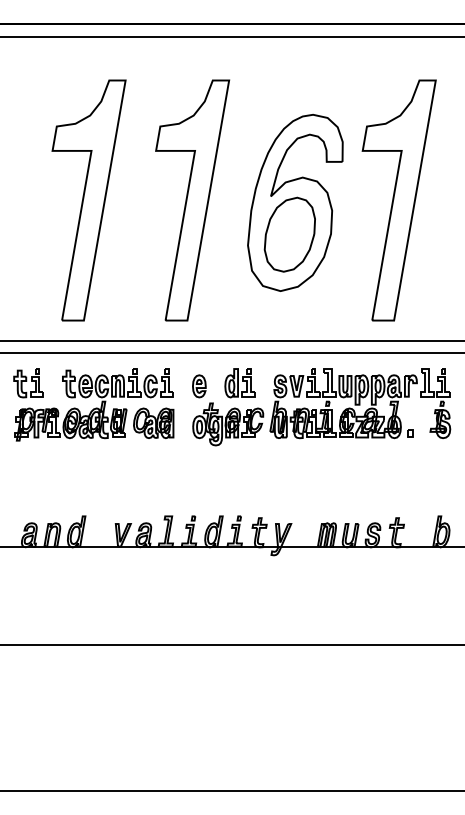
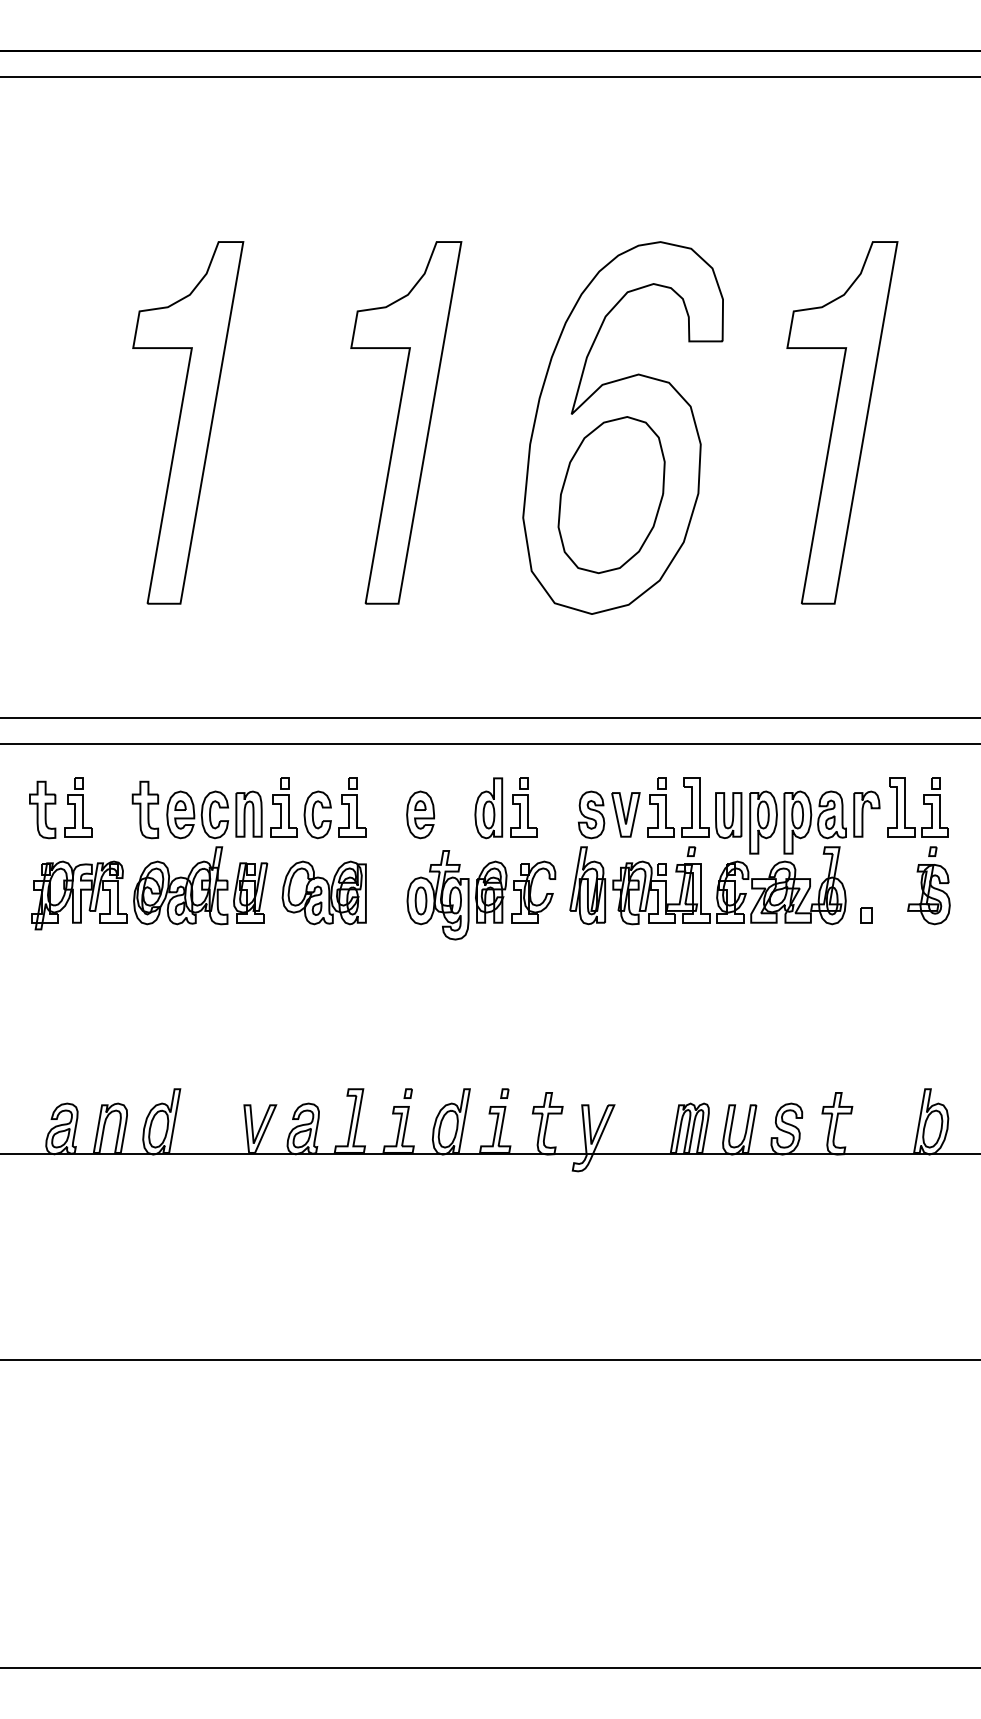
part: (89, 200) -> (188, 422), size x0.71
part: (192, 200) -> (406, 422), size x0.71
part: (399, 200) -> (842, 422), size x0.71

